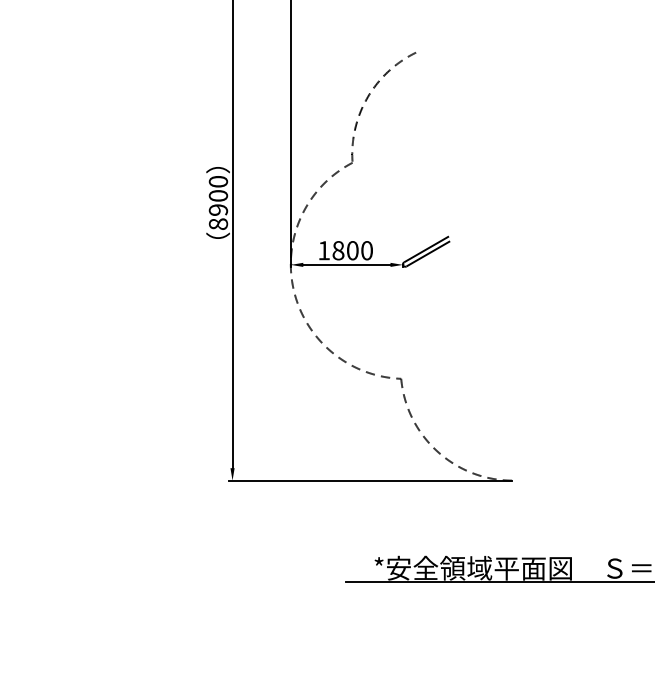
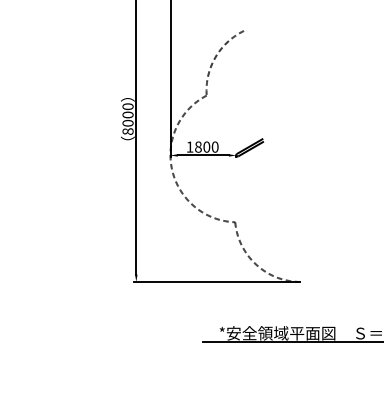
text: (217, 208) -> (127, 122), 8900 -> 8000

